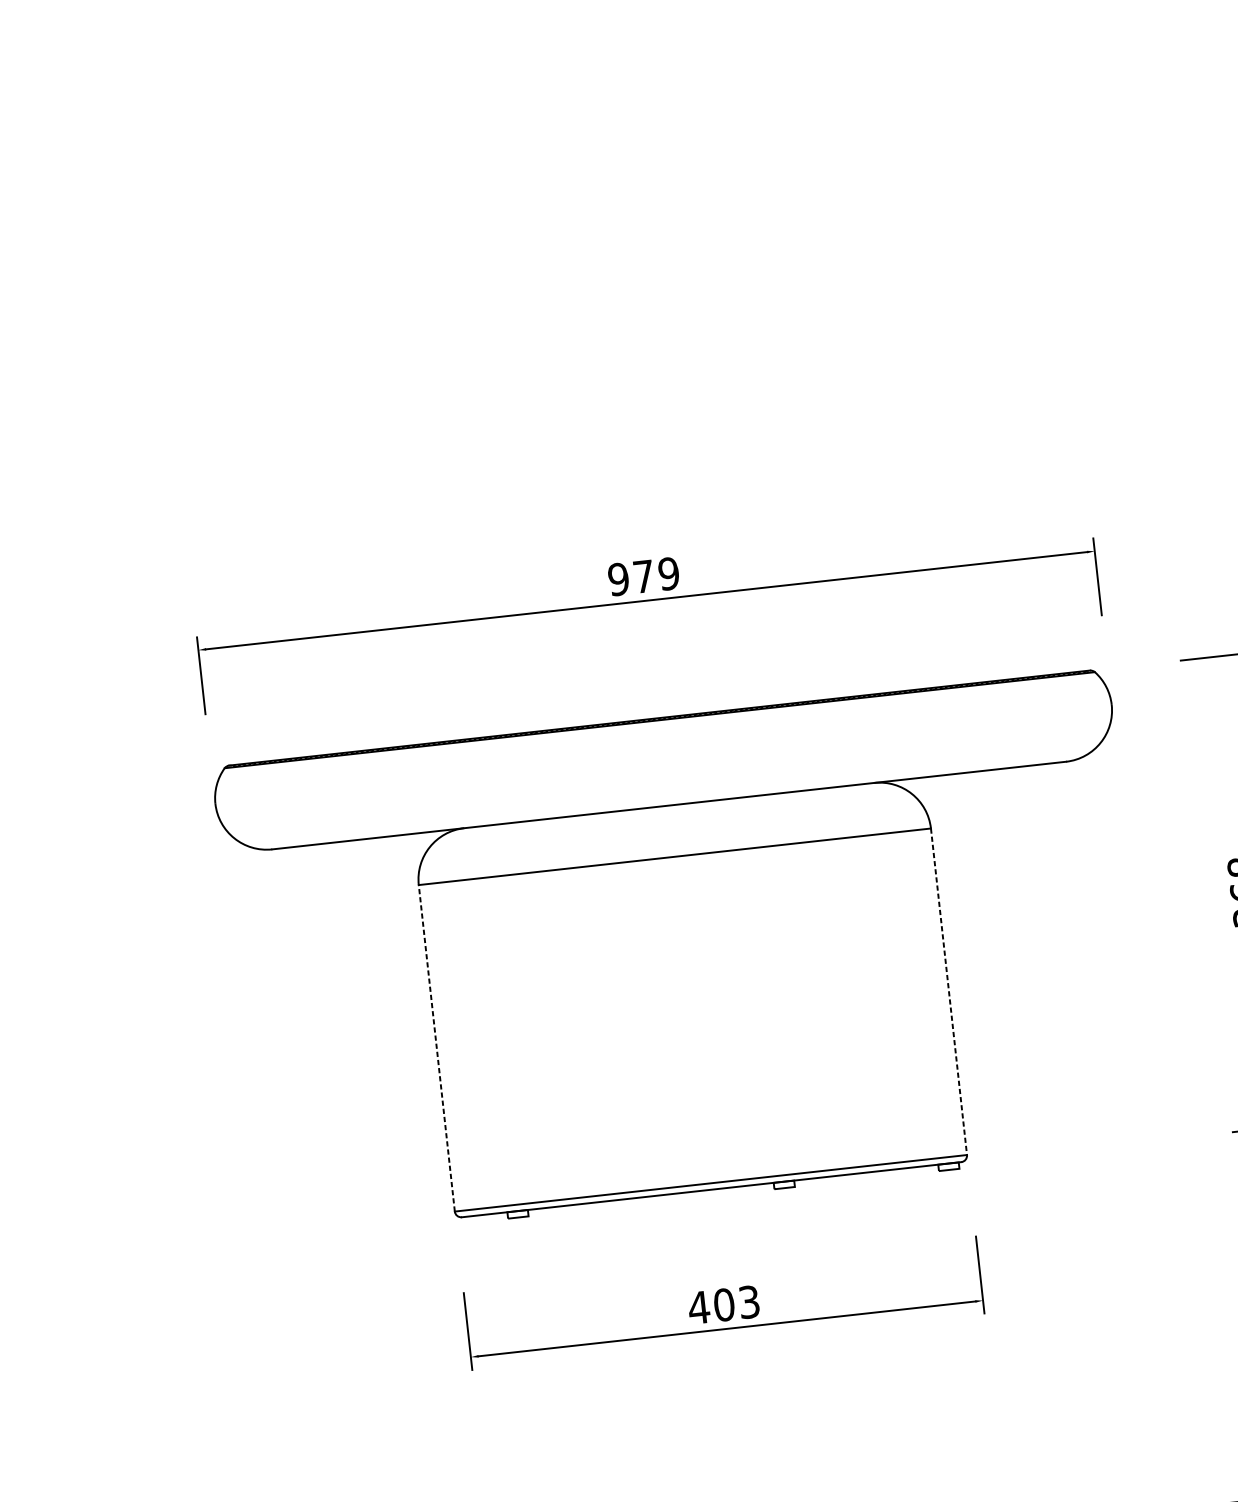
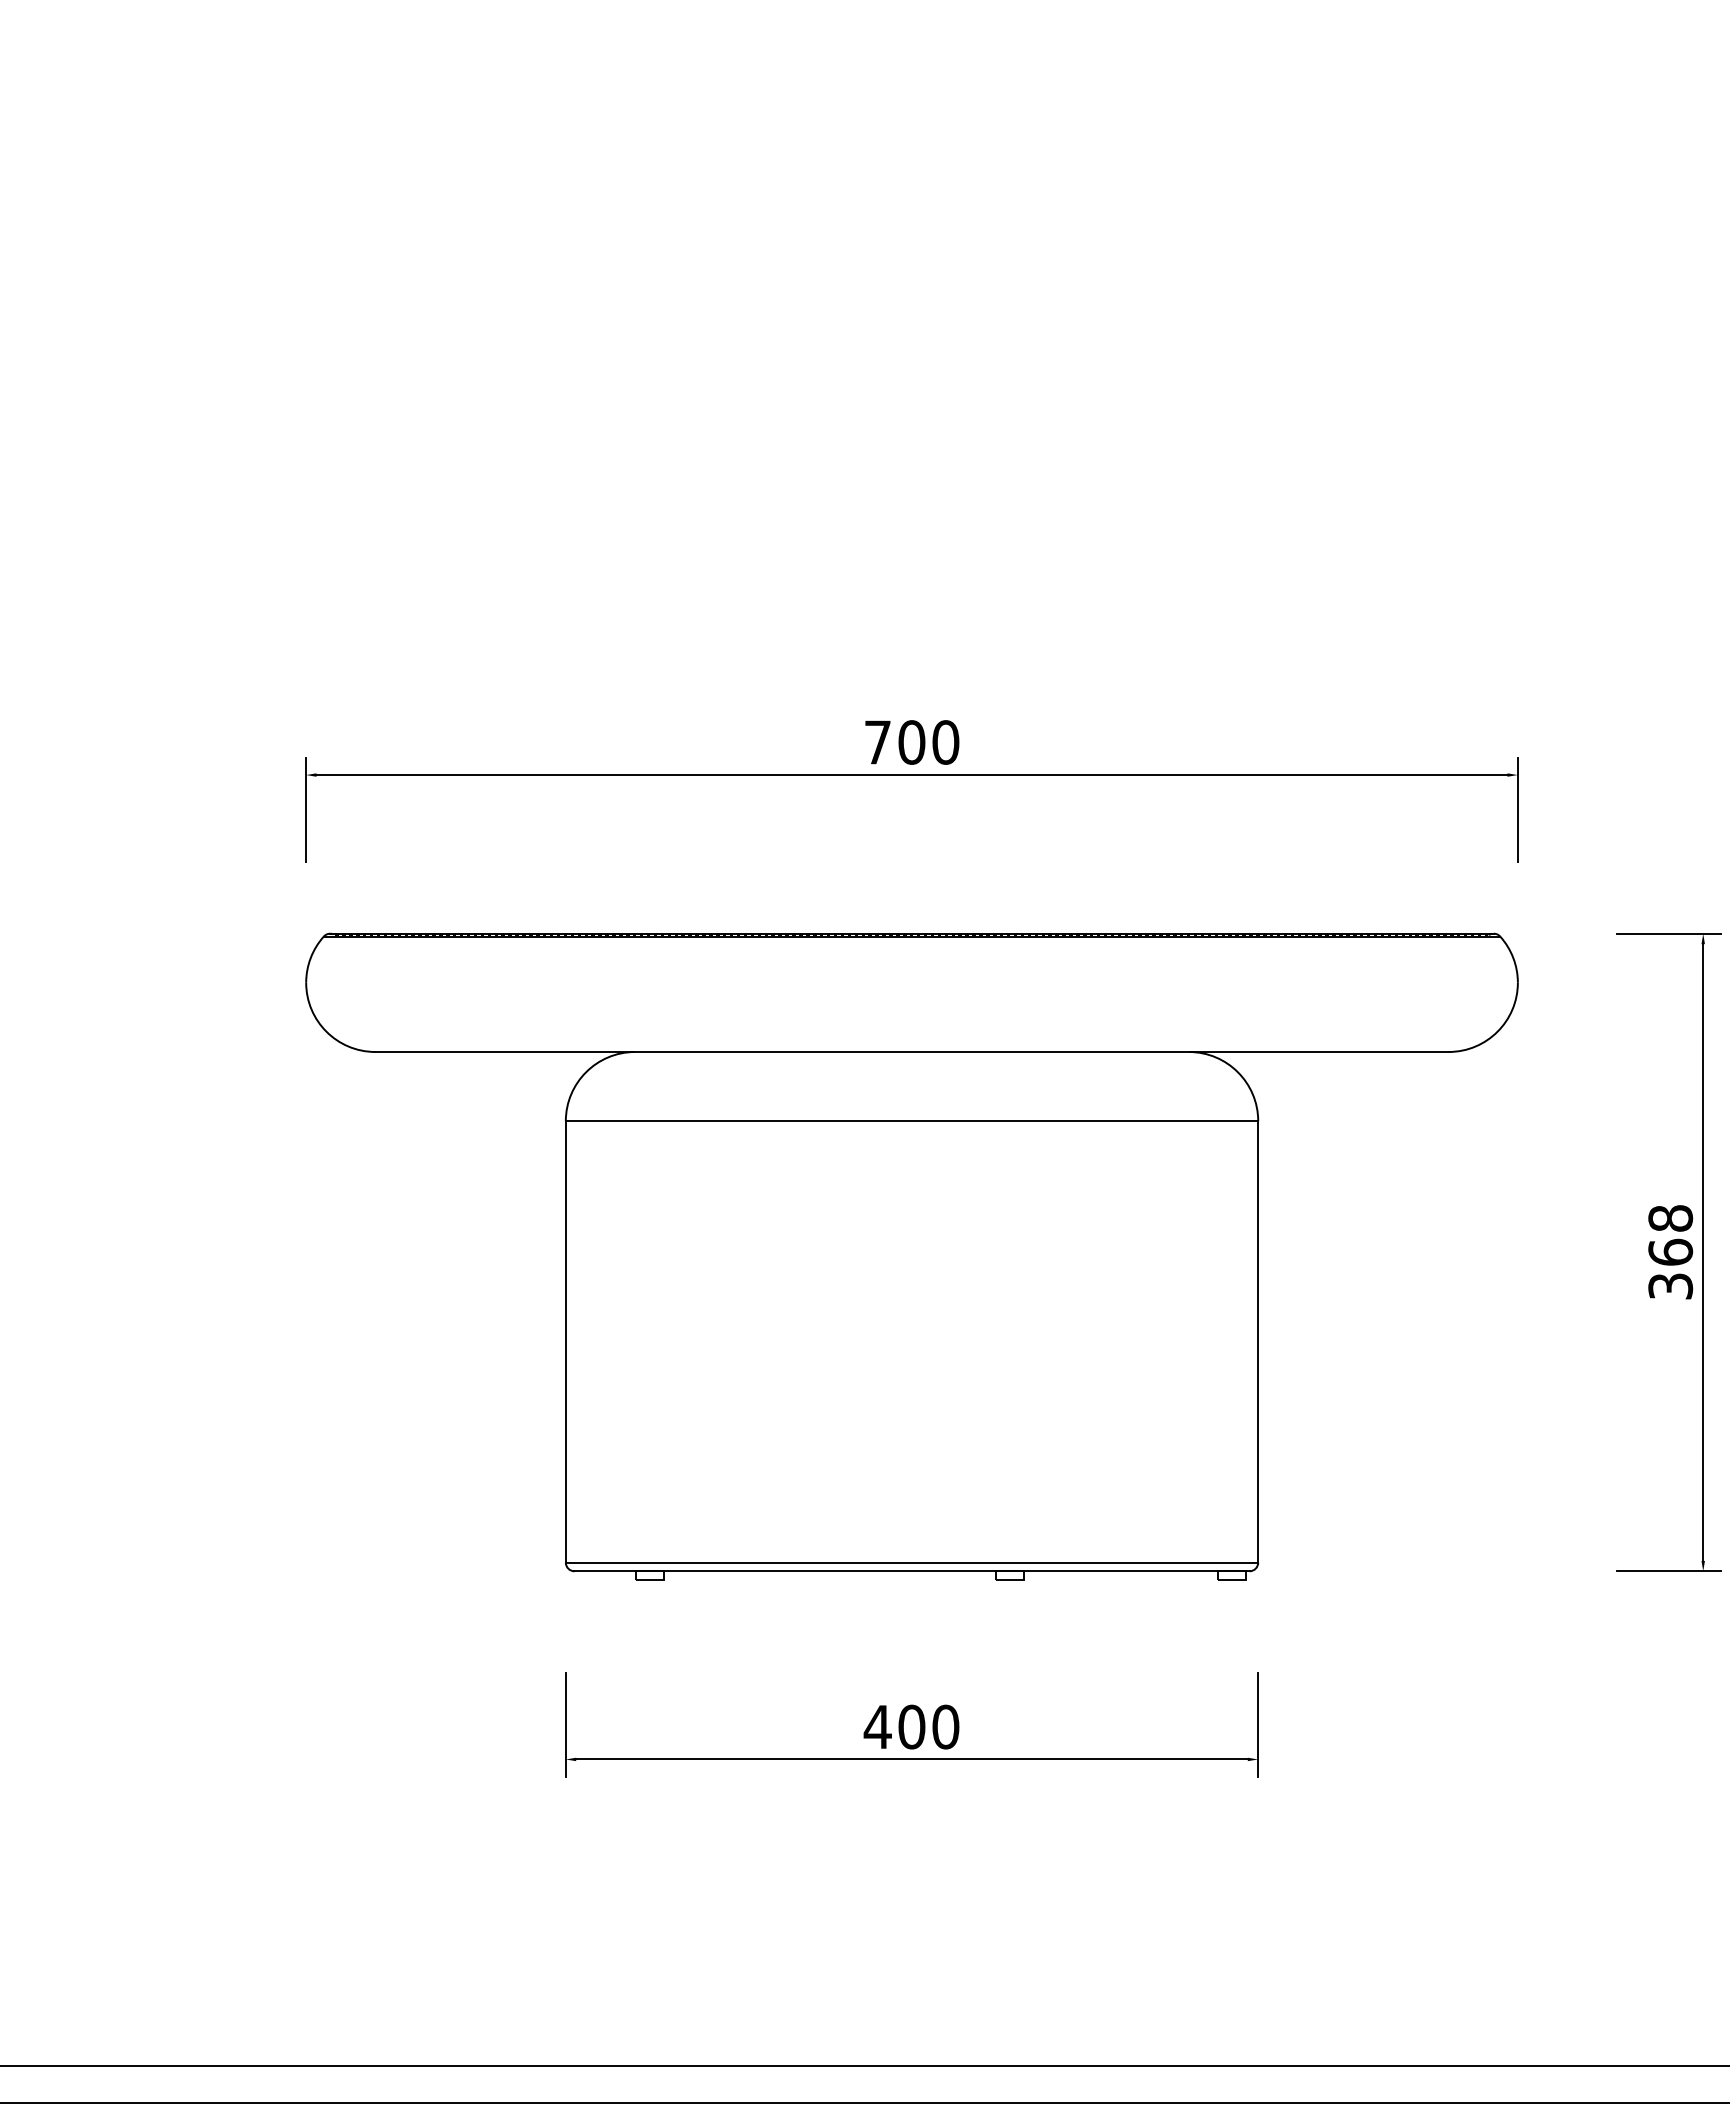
text: (643, 576) -> (911, 742), 979 -> 700
line: (949, 991) -> (1258, 1341), dashed -> solid
line: (436, 1048) -> (565, 1341), dashed -> solid
text: (749, 1301) -> (945, 1726), 403 -> 400

